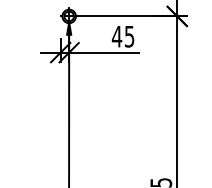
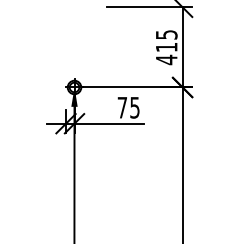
text: (117, 36) -> (122, 107), 45 -> 75

